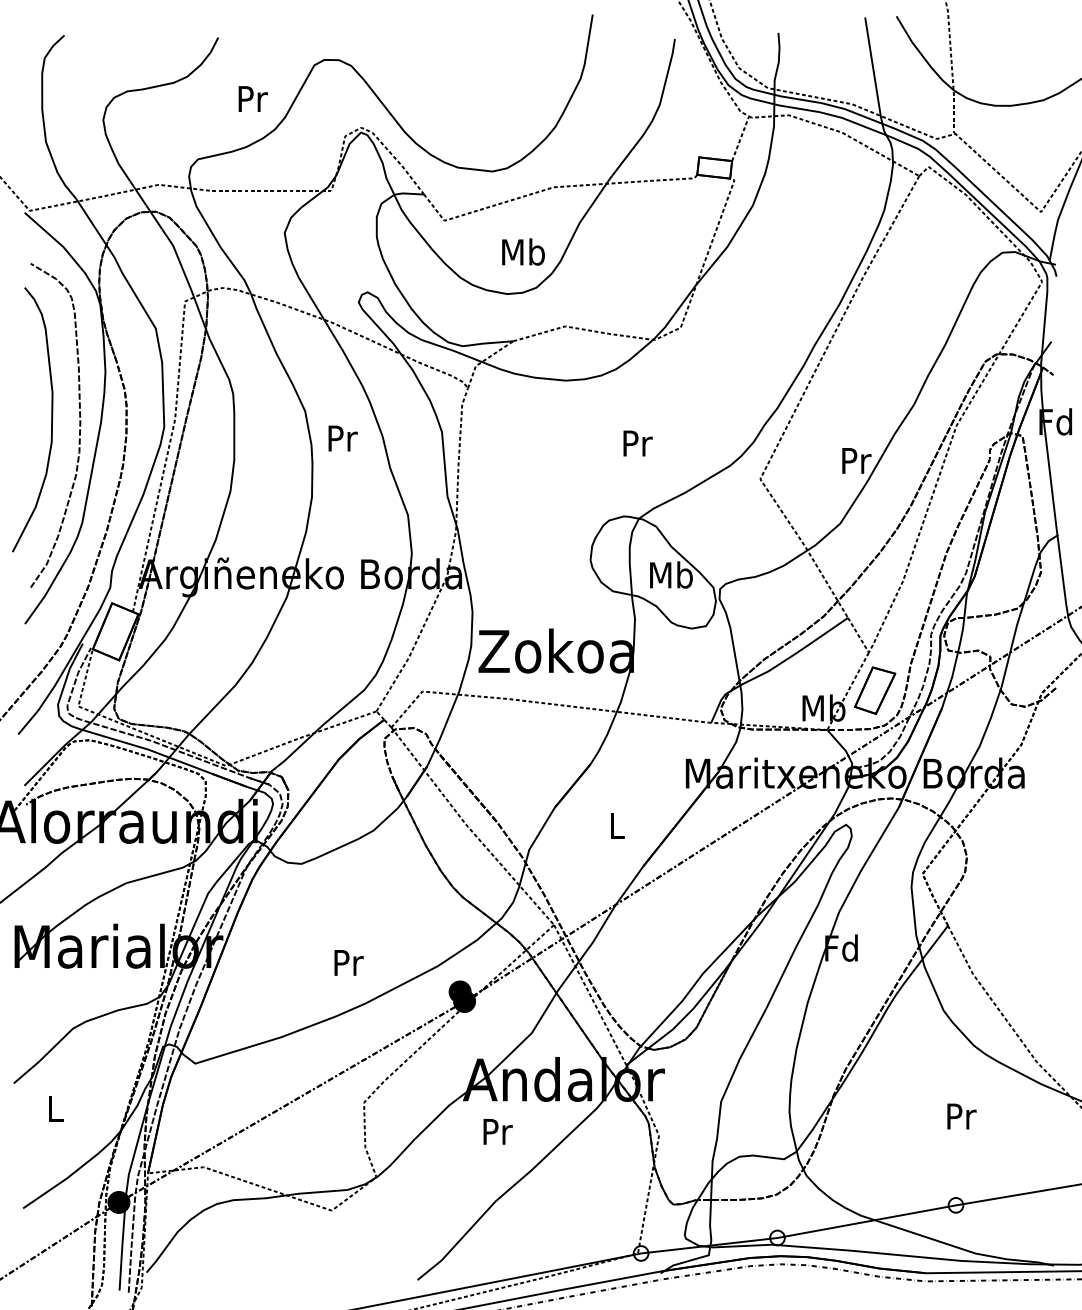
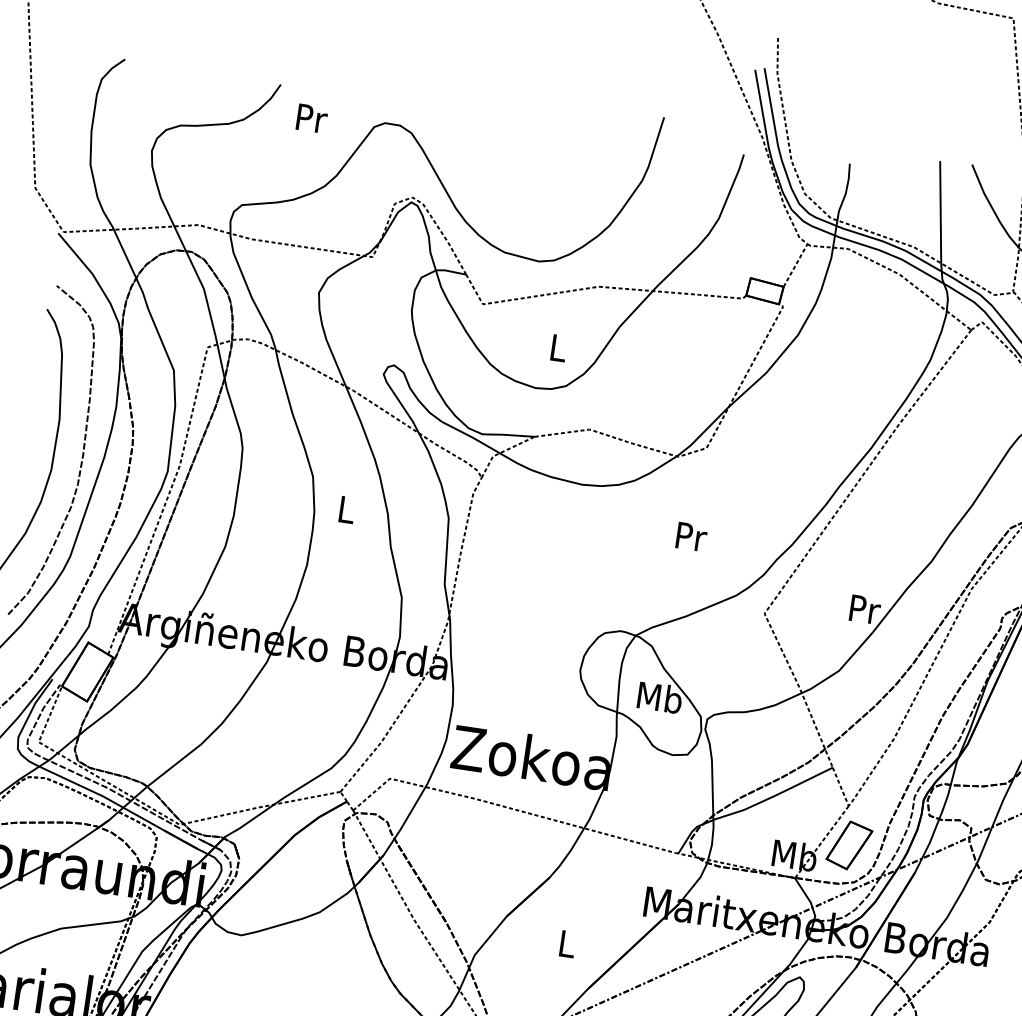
text: (252, 98) -> (311, 118), moved
text: (523, 251) -> (558, 347), Mb -> L
text: (342, 438) -> (346, 509), Pr -> L
text: (637, 443) -> (691, 536), moved

